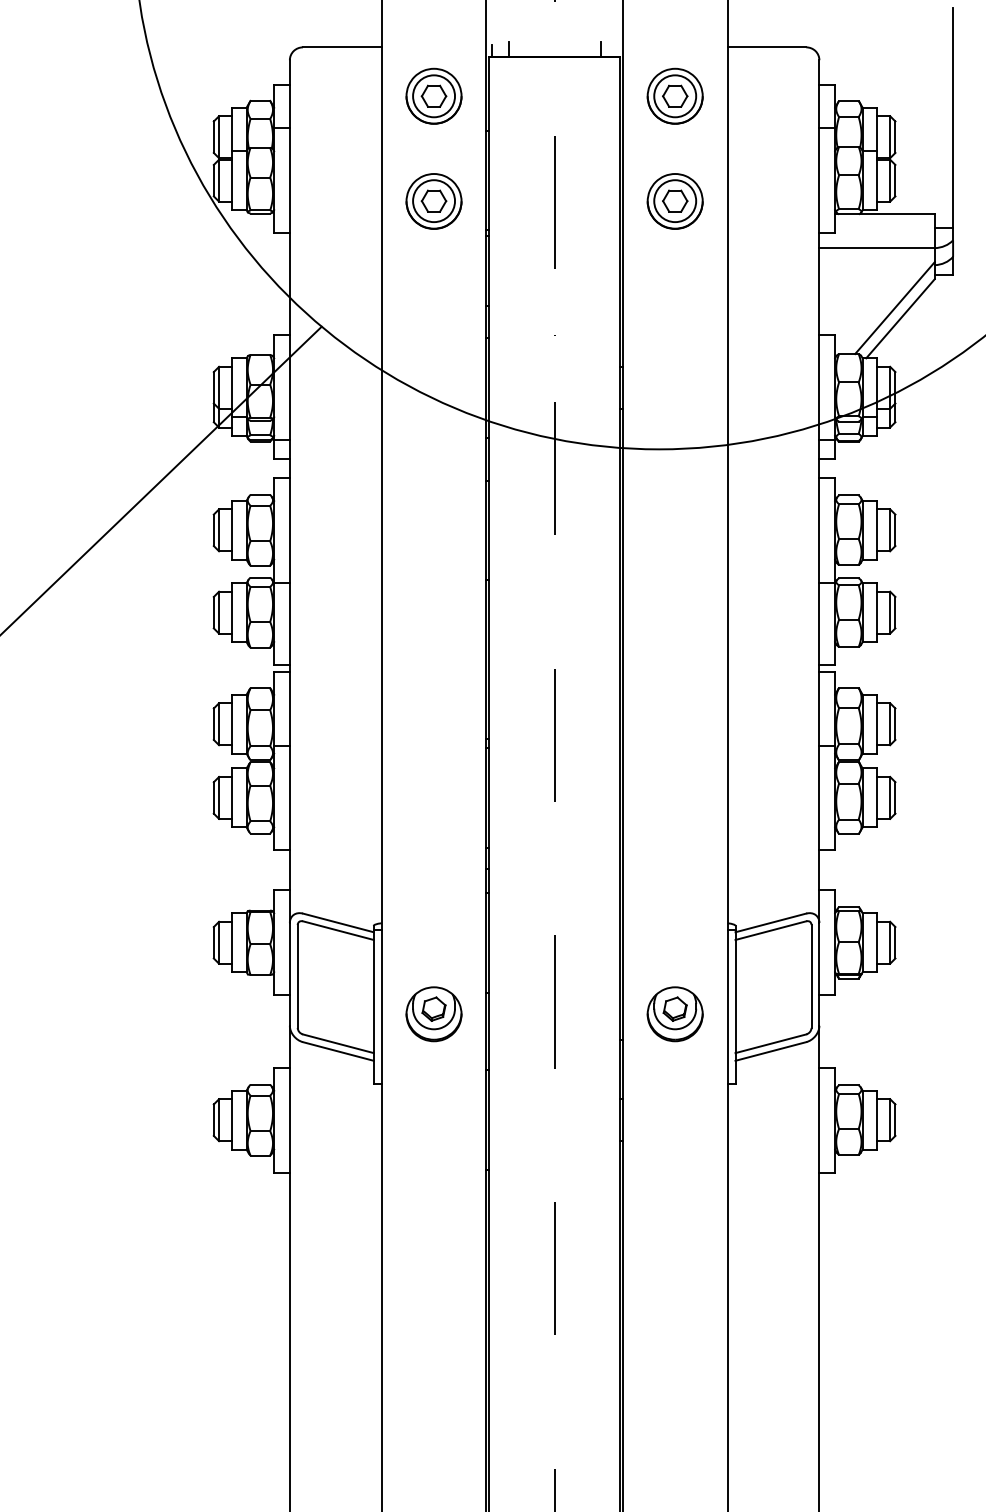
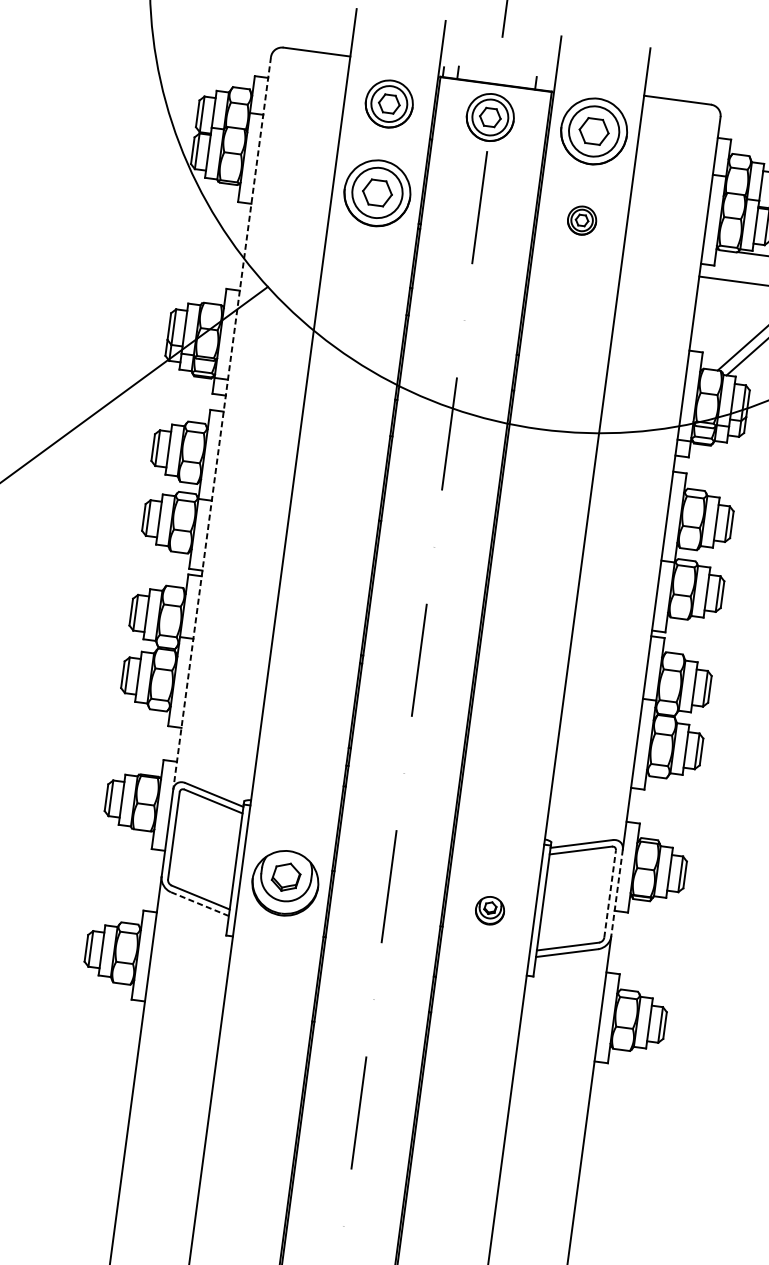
part: (552, 95) -> (489, 116), added
part: (674, 95) -> (593, 130), size x1.4
part: (433, 201) -> (376, 193), size x1.4
part: (674, 201) -> (581, 220), size x0.6
line: (289, 492) -> (221, 424), solid -> dashed
line: (819, 974) -> (617, 893), solid -> dashed
line: (811, 975) -> (610, 893), solid -> dashed
part: (433, 1014) -> (284, 883), size x1.4
part: (674, 1014) -> (489, 910), size x0.6
line: (338, 1051) -> (200, 904), solid -> dashed

